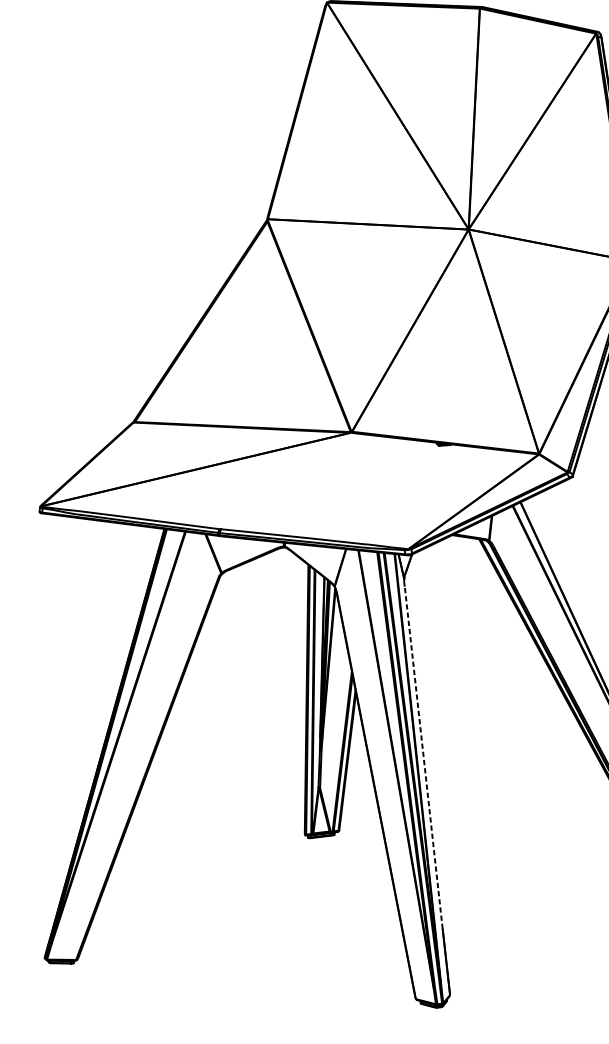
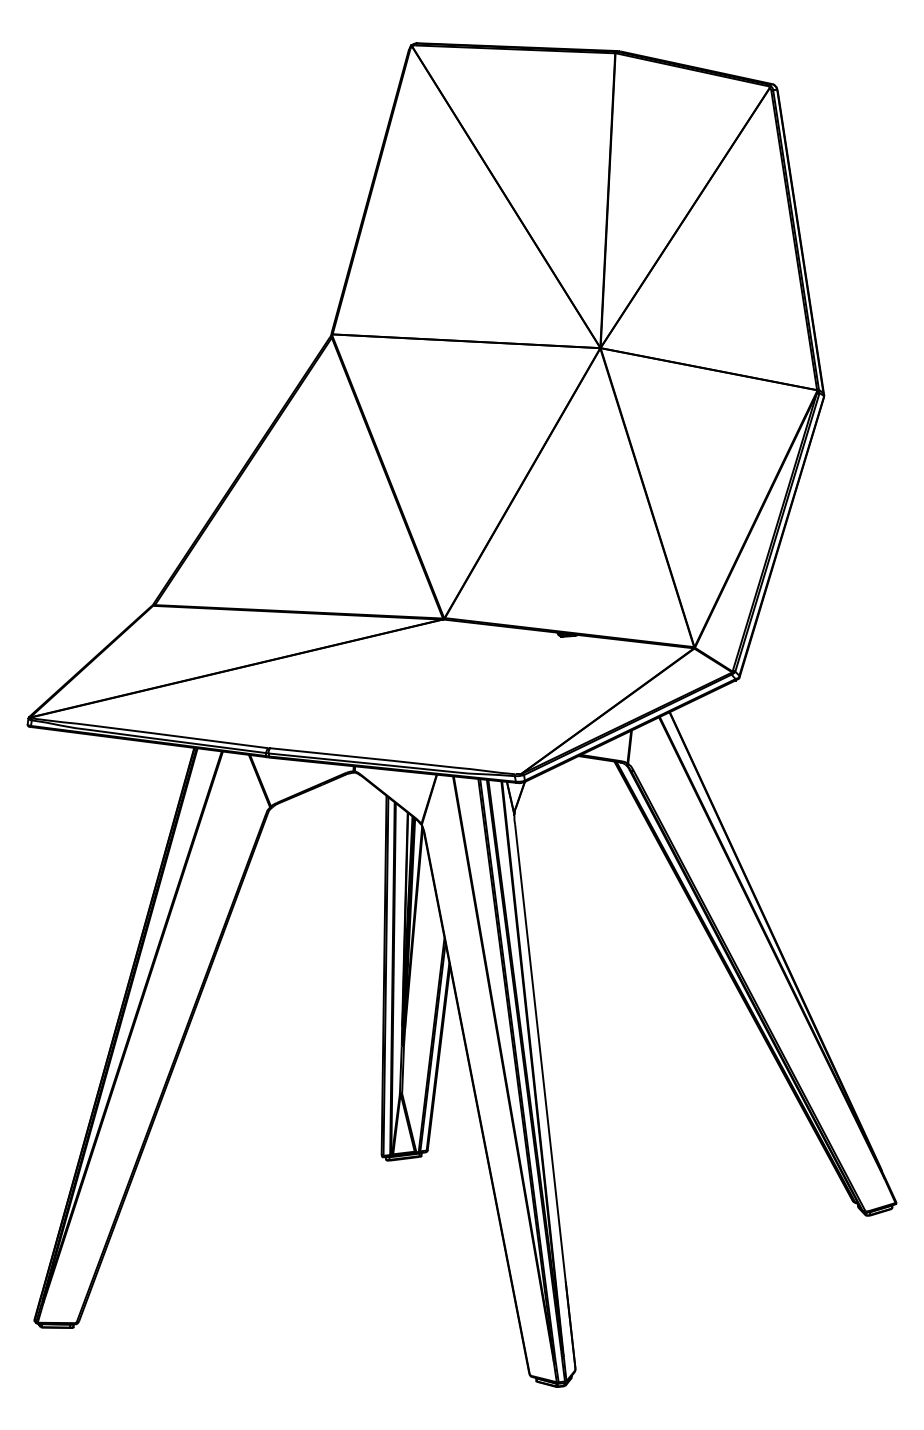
line: (423, 757) -> (540, 1053), dashed -> solid

